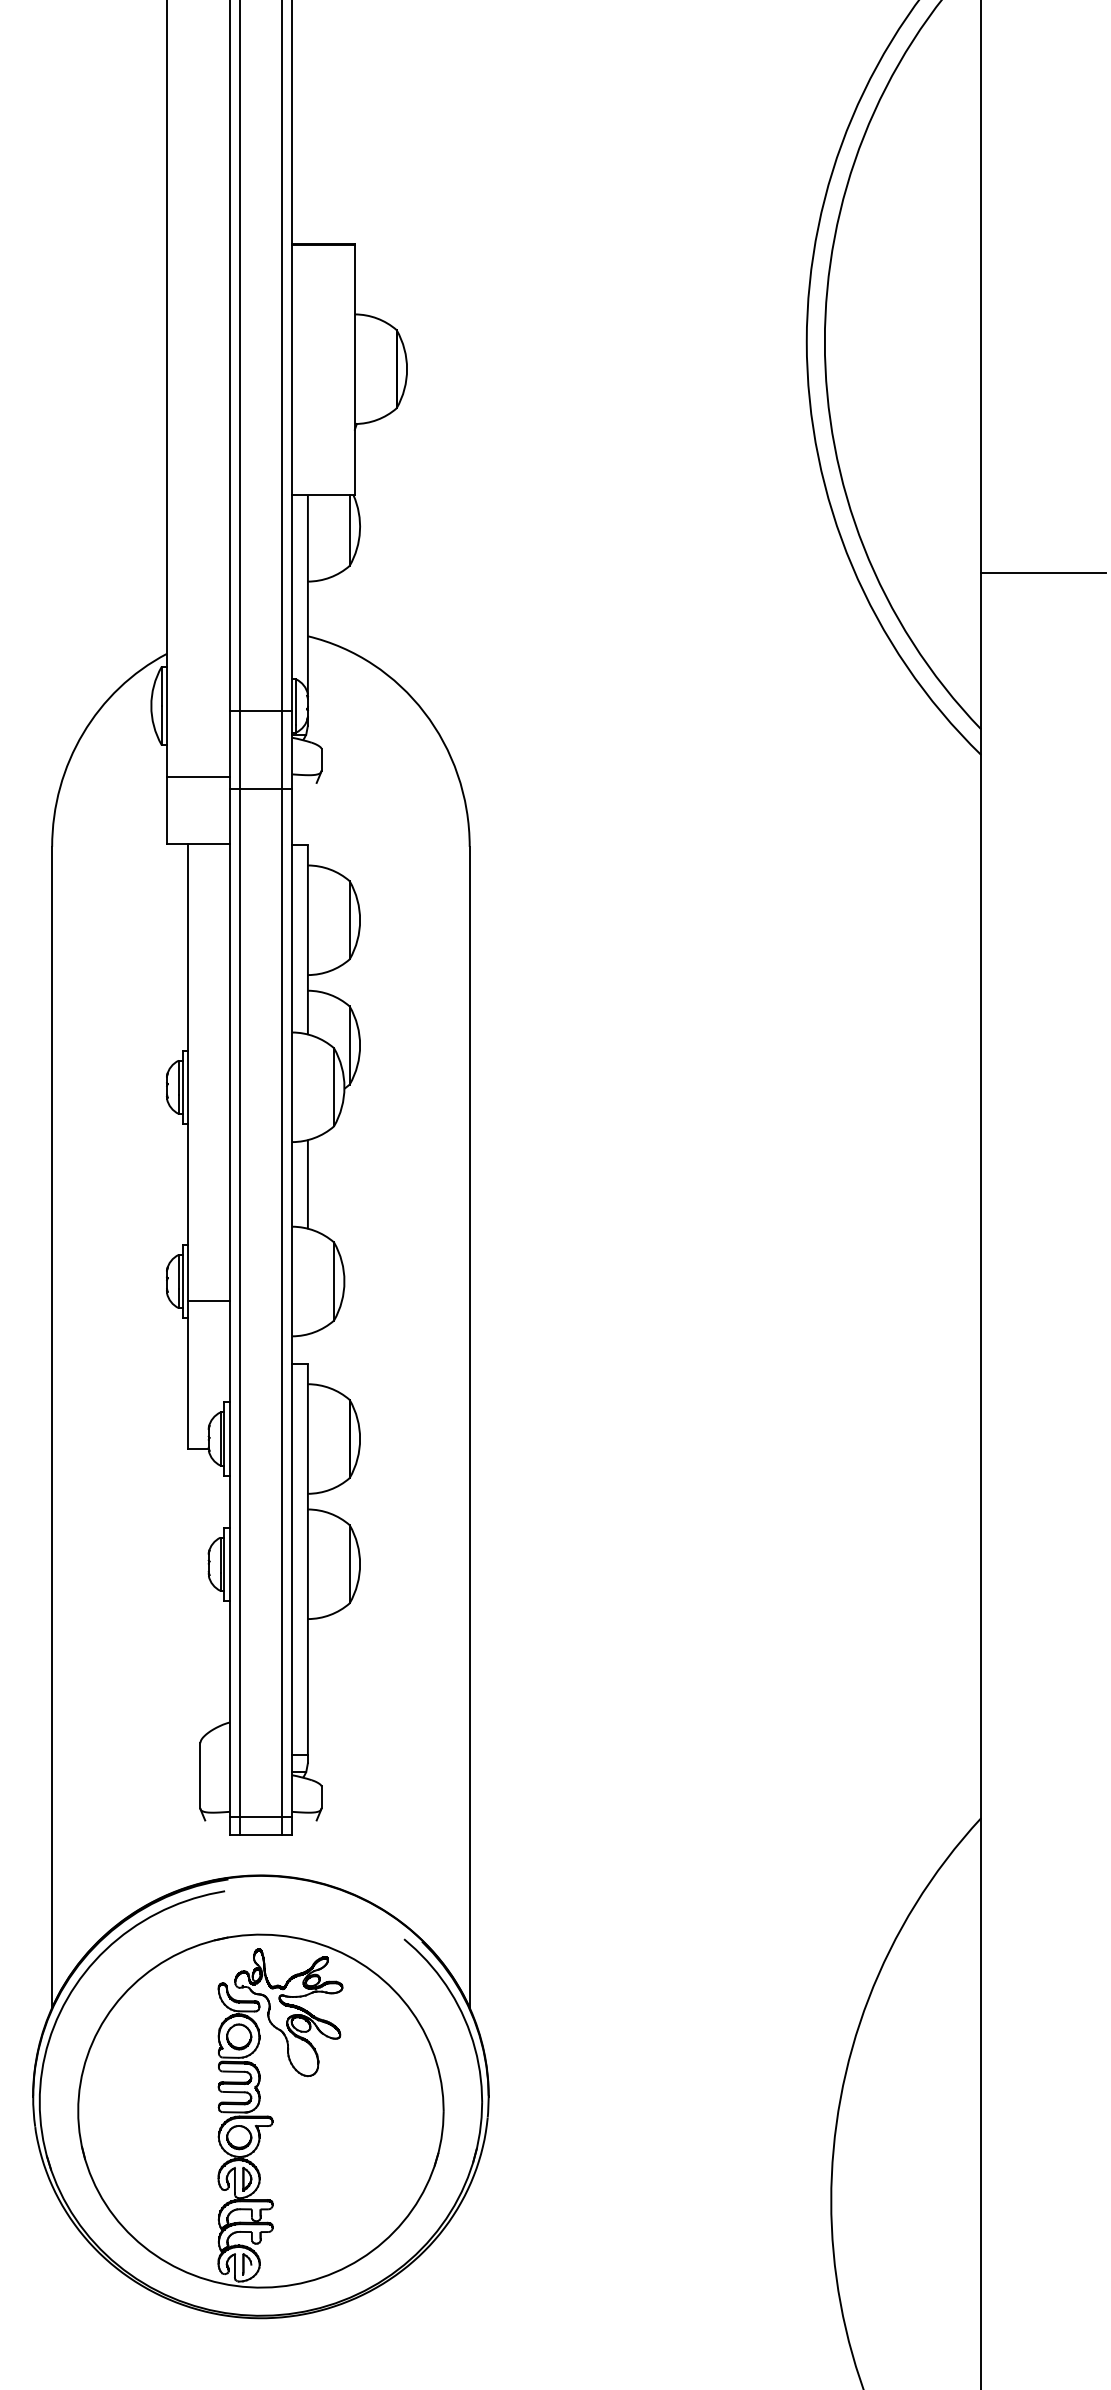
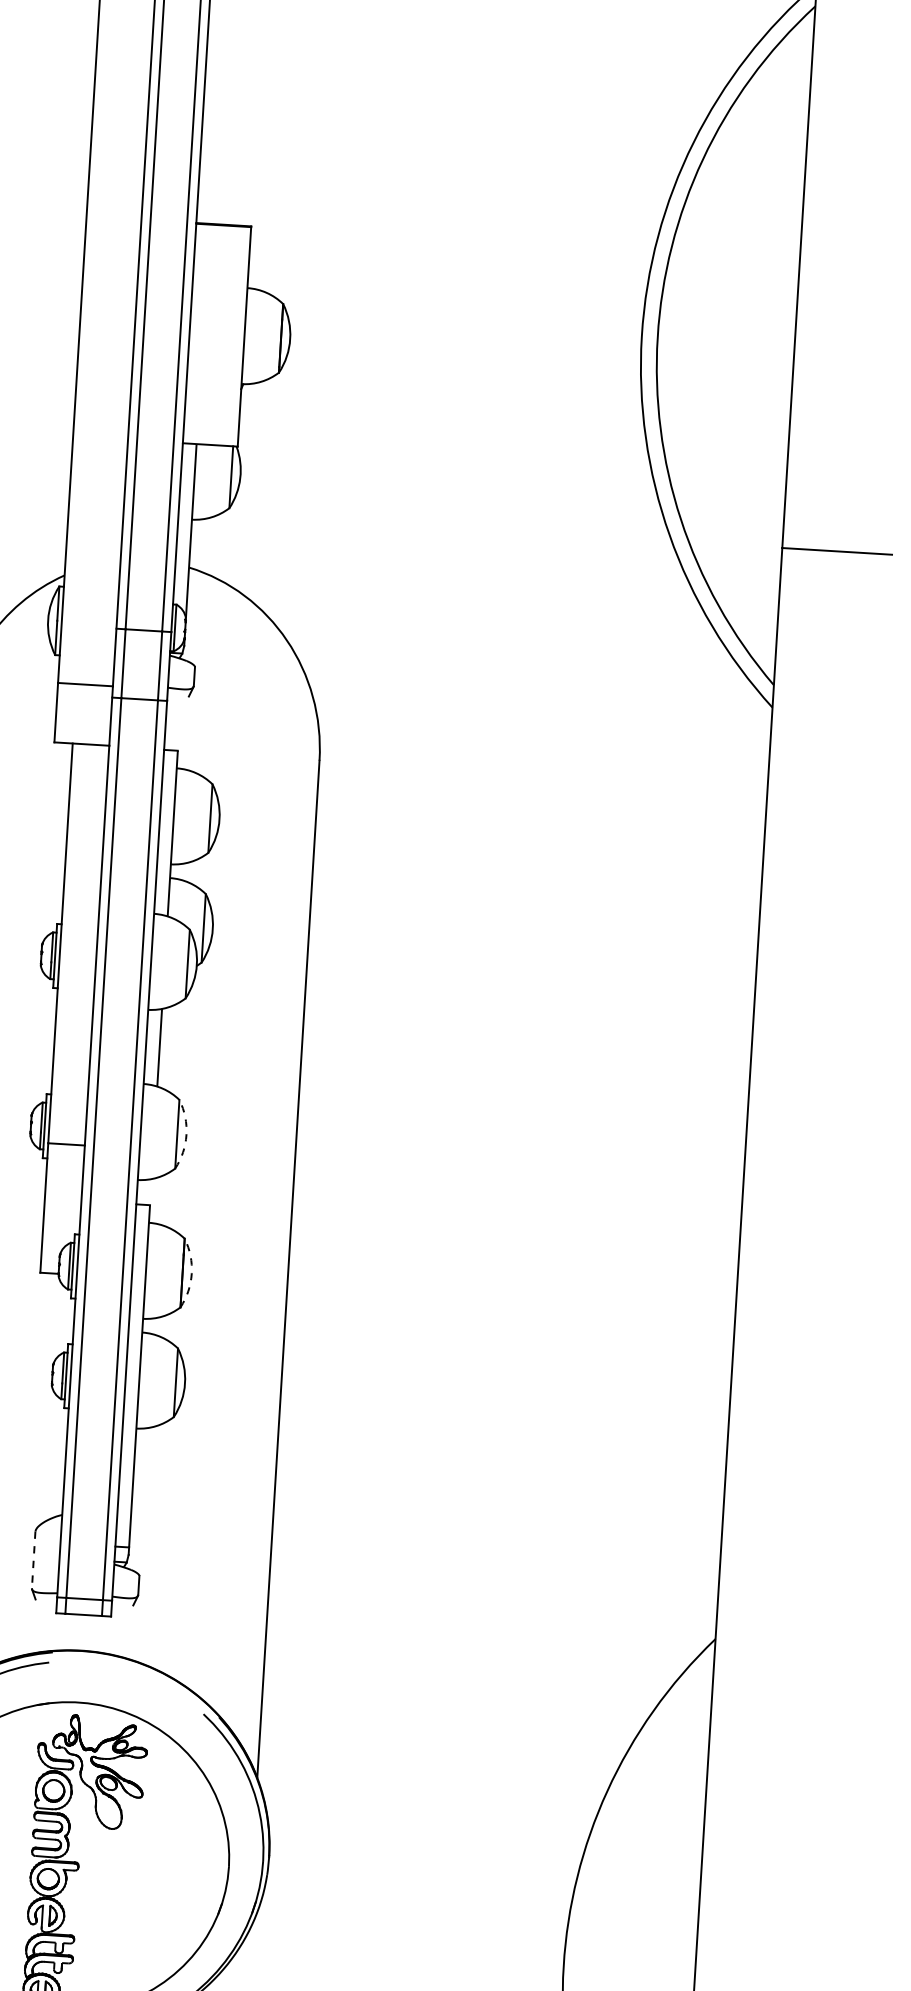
arc: (344, 1281) -> (186, 1134), solid -> dashed
arc: (360, 1439) -> (192, 1274), solid -> dashed
line: (200, 1776) -> (33, 1560), solid -> dashed

